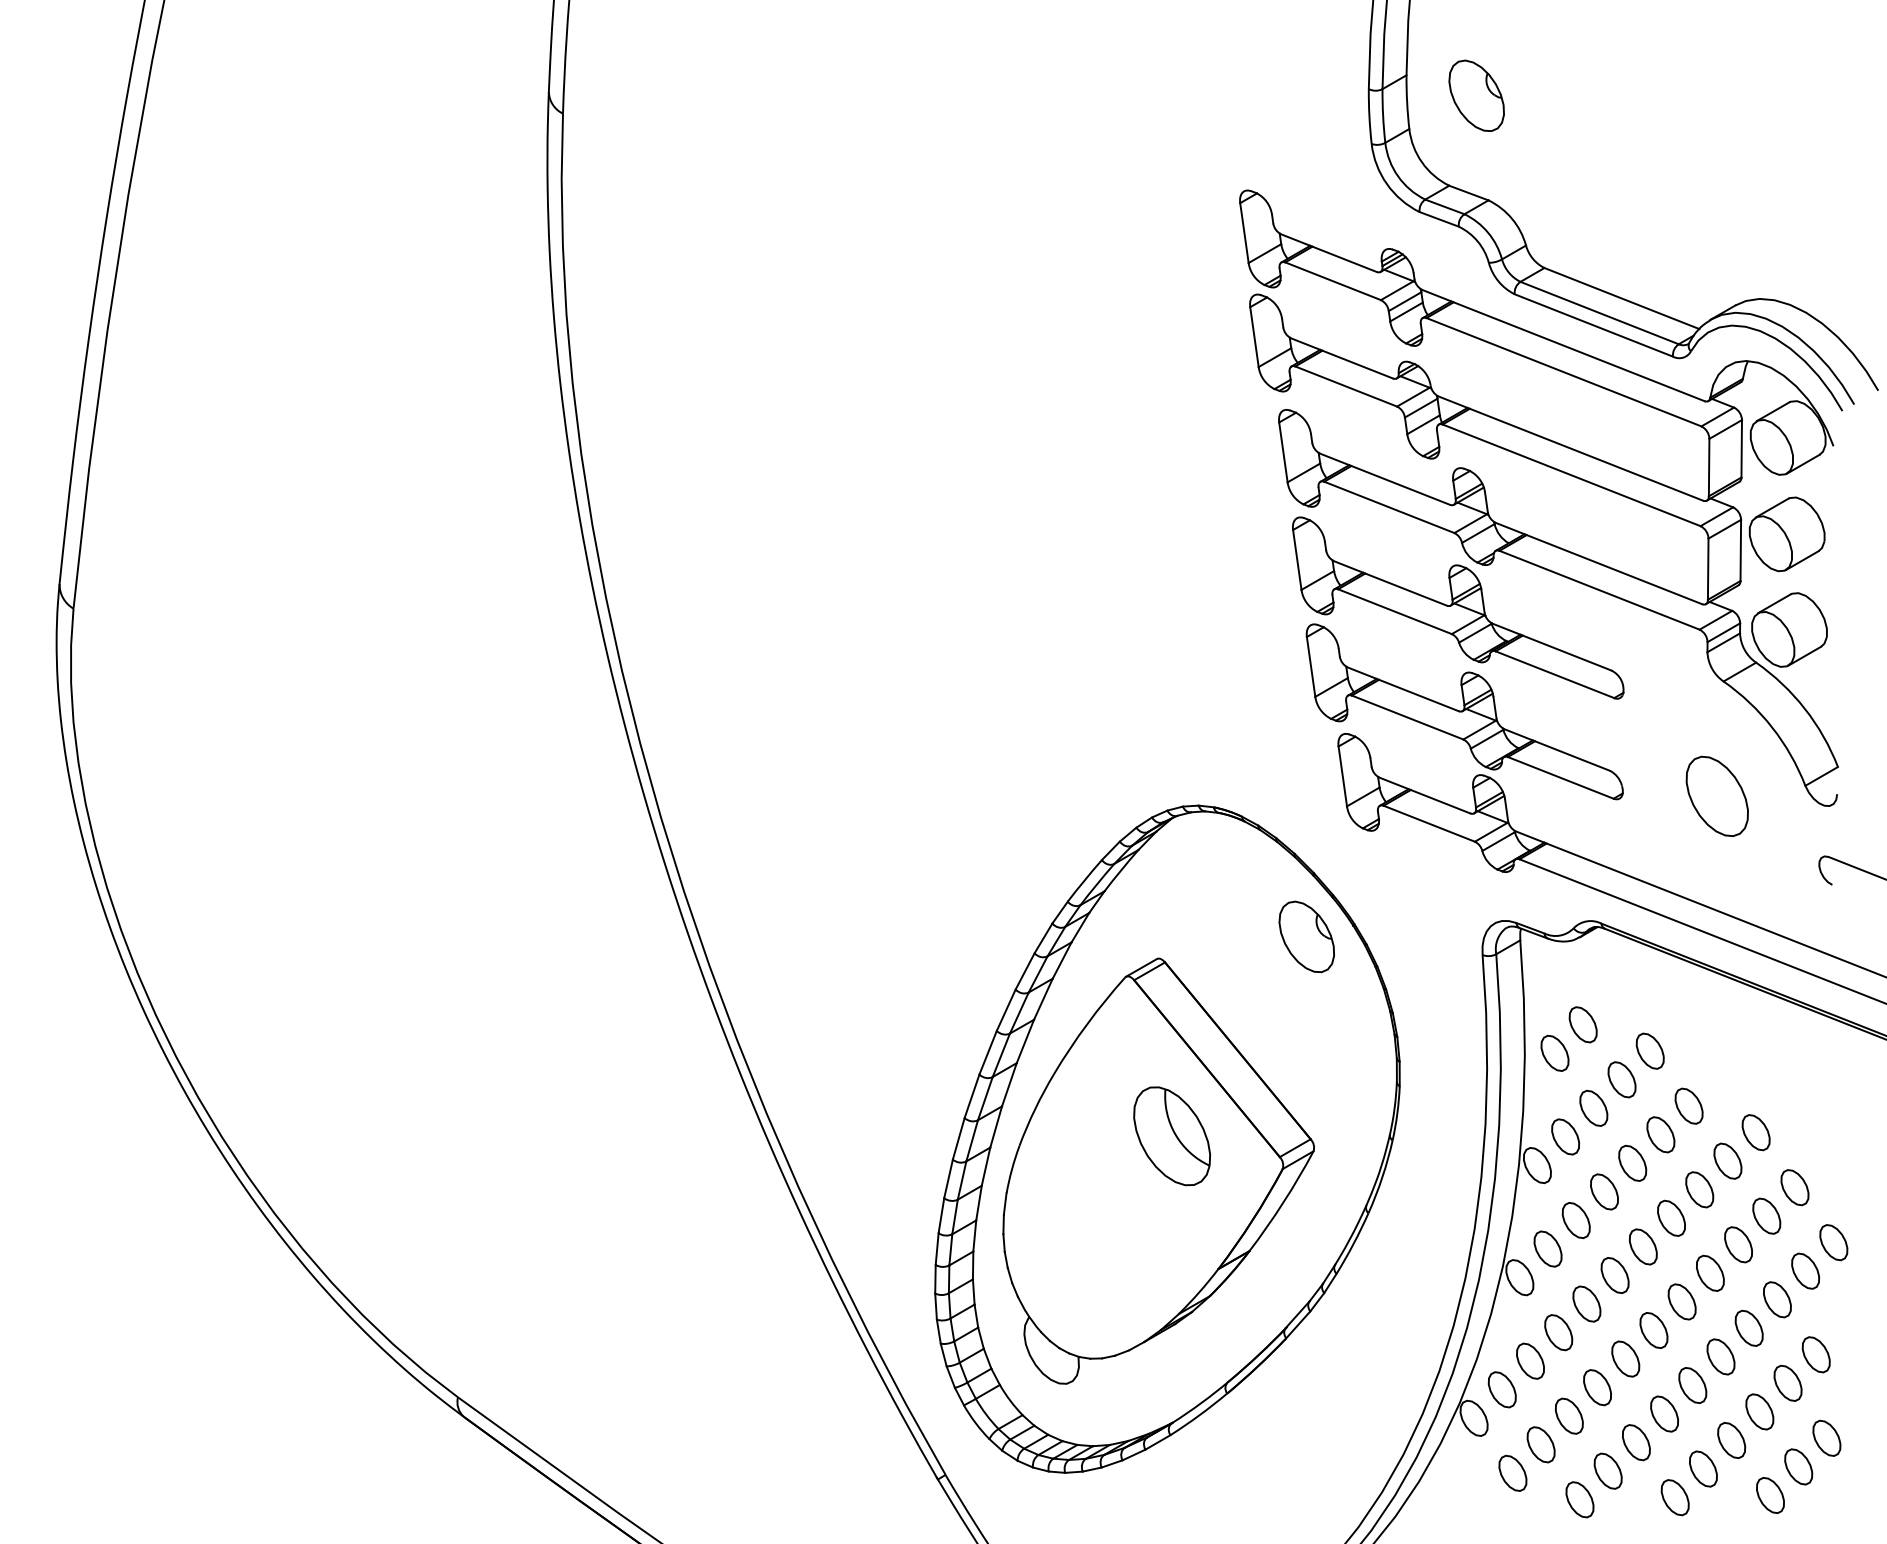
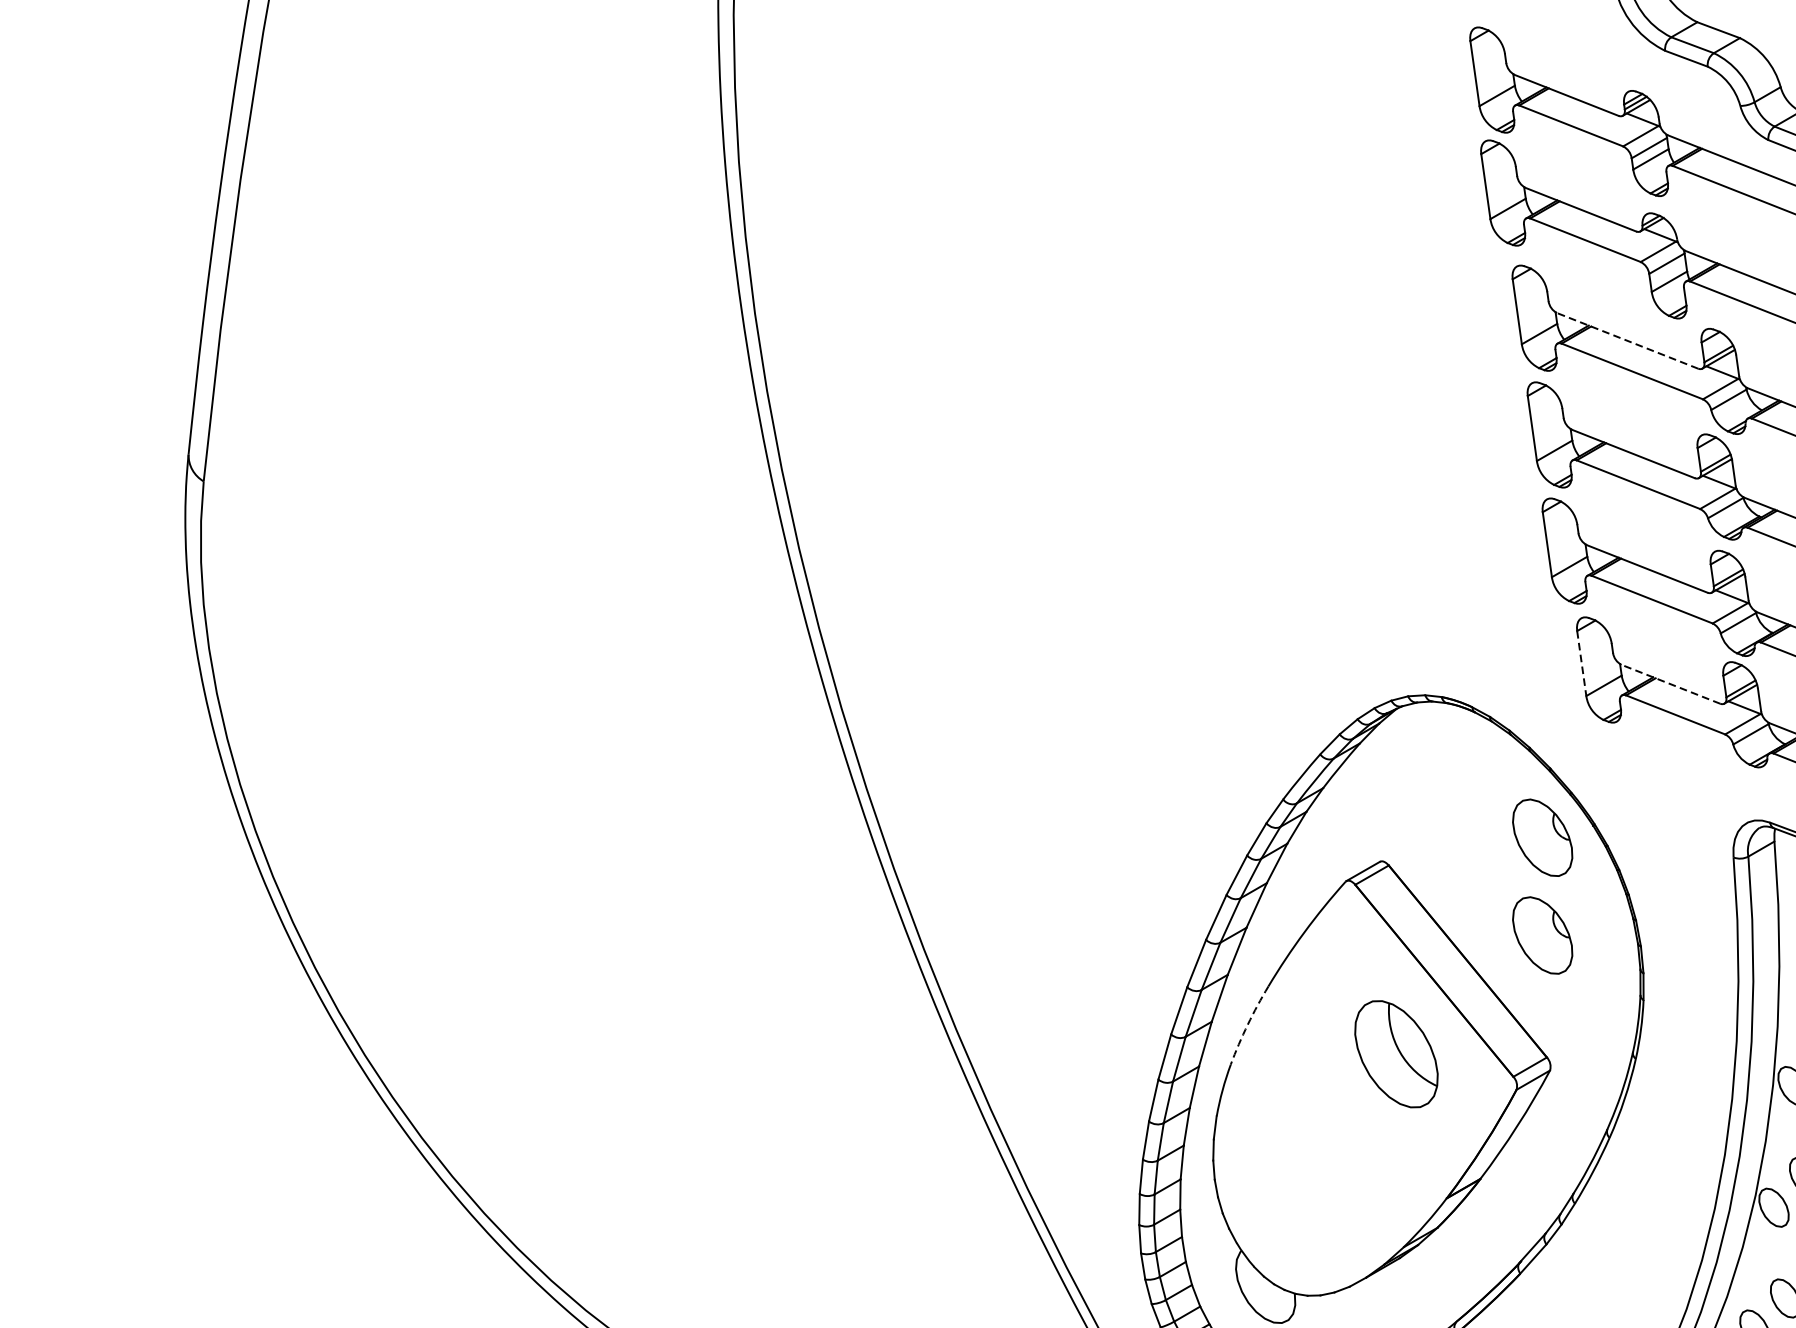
line: (1385, 479) -> (1628, 341), solid -> dashed
line: (1342, 776) -> (1581, 663), solid -> dashed
line: (1424, 795) -> (1670, 684), solid -> dashed
part: (1306, 1026) -> (1542, 935), added
arc: (1035, 1109) -> (1248, 1025), solid -> dashed

